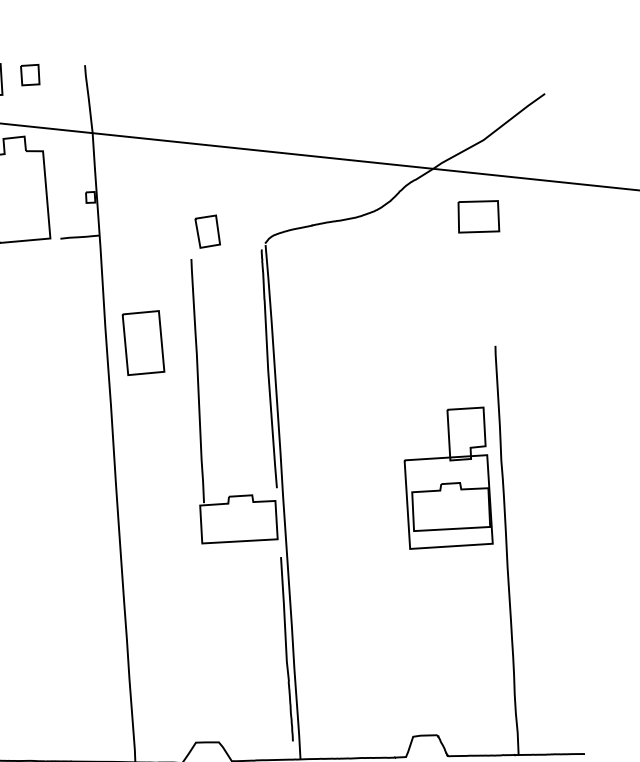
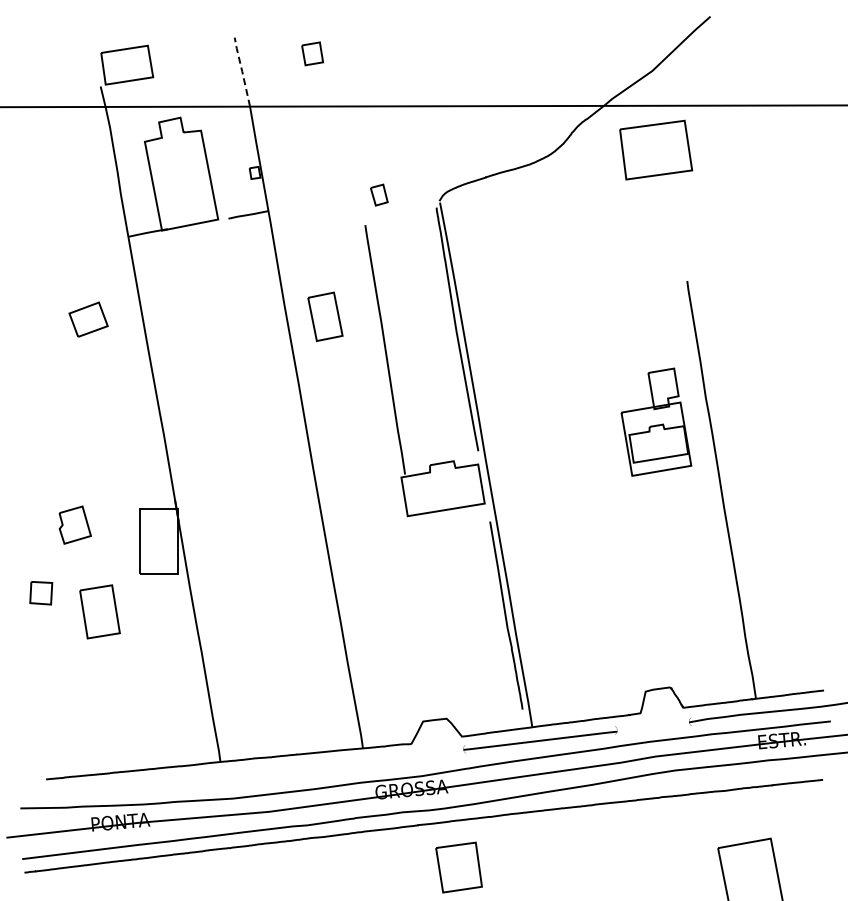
part: (30, 74) -> (312, 53), moved
line: (88, 98) -> (242, 71), solid -> dashed
part: (478, 217) -> (655, 150), size x1.6
part: (208, 230) -> (379, 194), size x0.6
part: (143, 342) -> (325, 316), size x0.7
part: (451, 477) -> (656, 421), size x0.7

